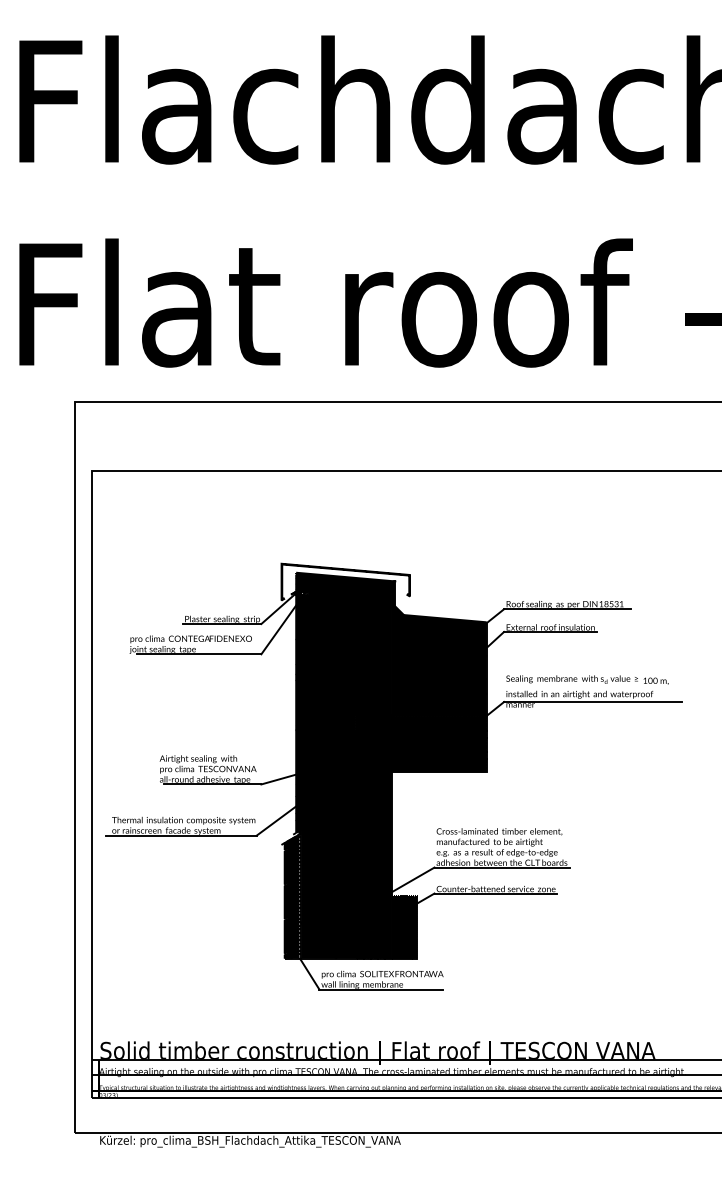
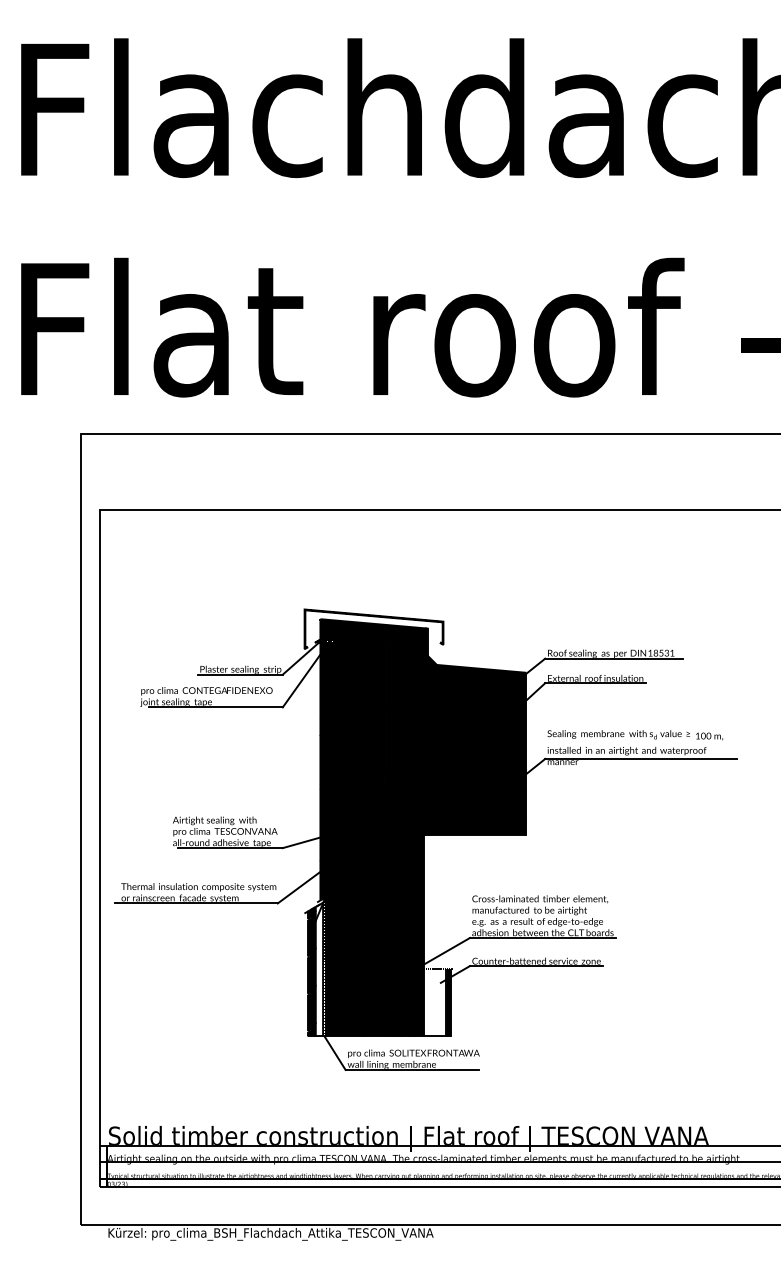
fill: (294, 896) -> (318, 969), removed
fill: (401, 927) -> (434, 1002), removed

